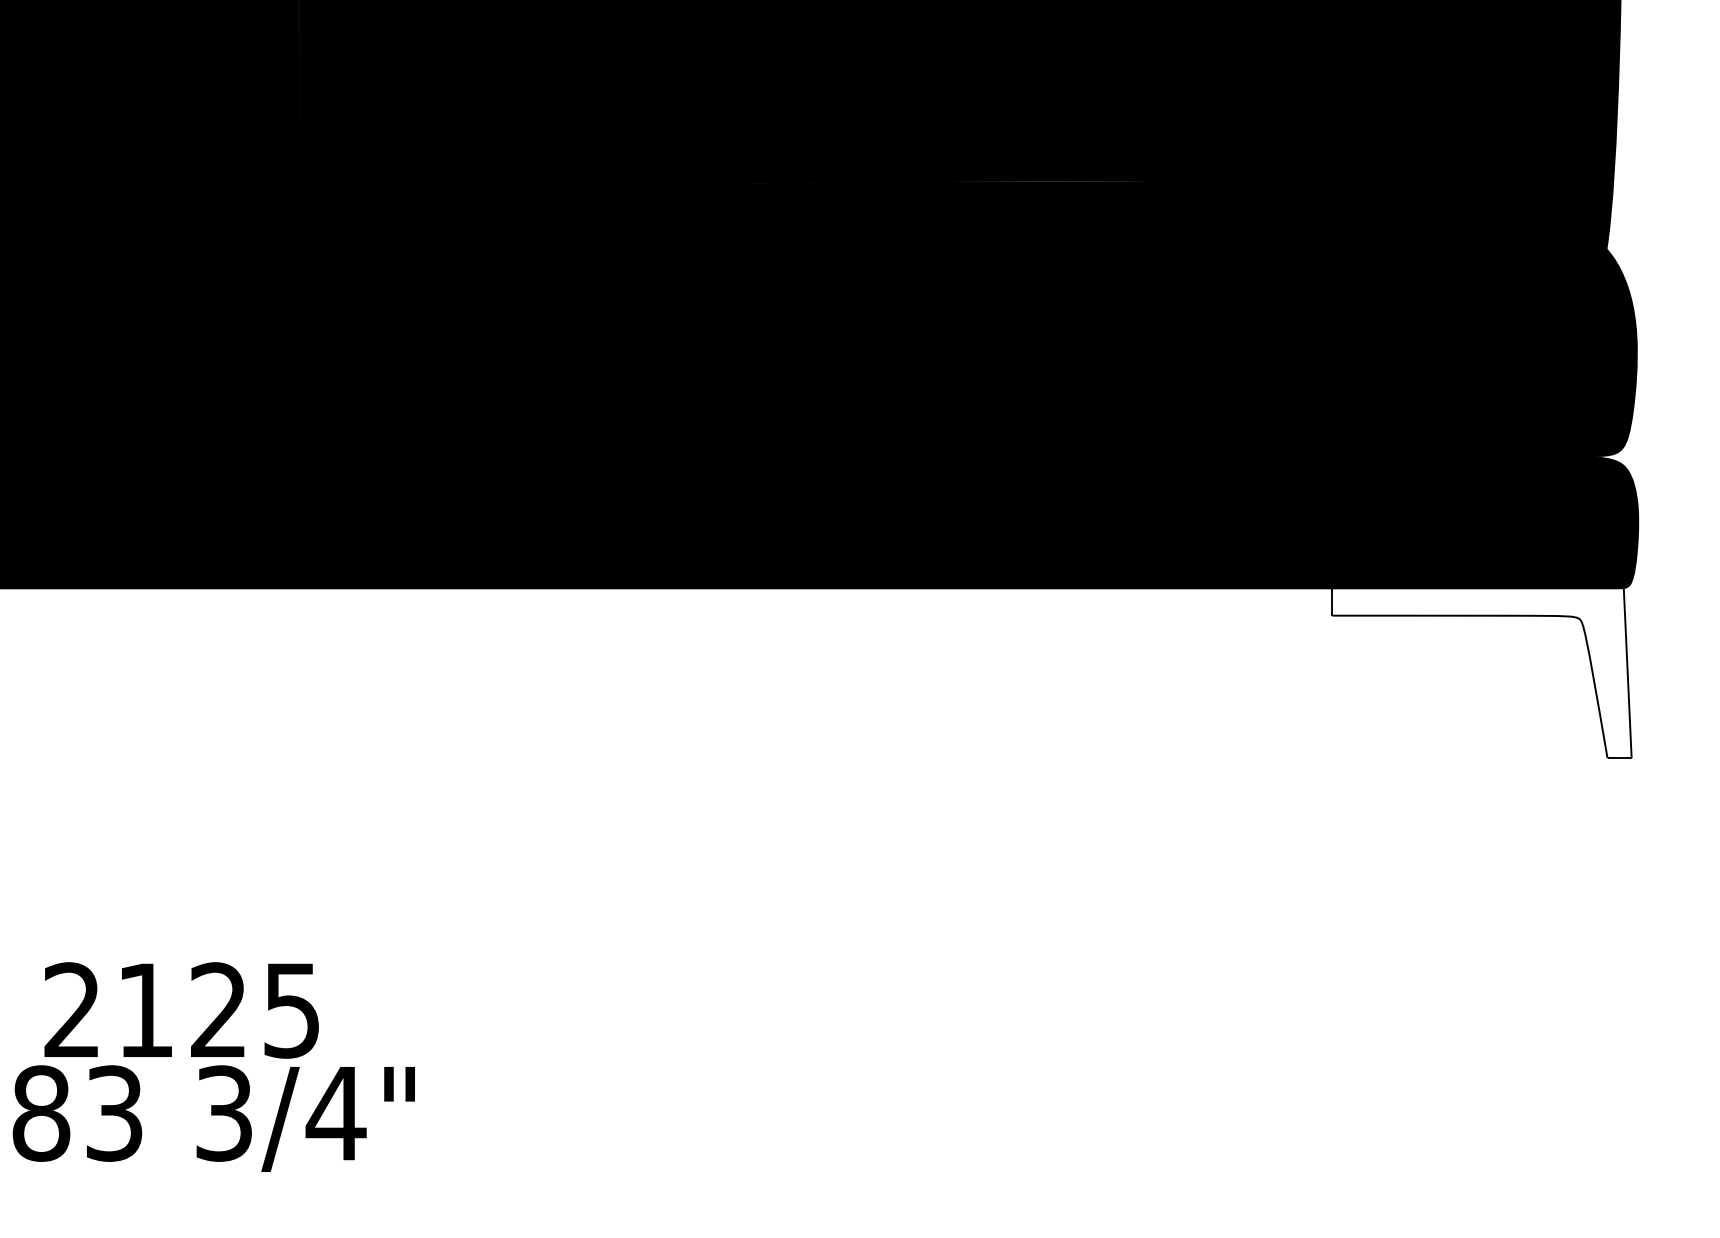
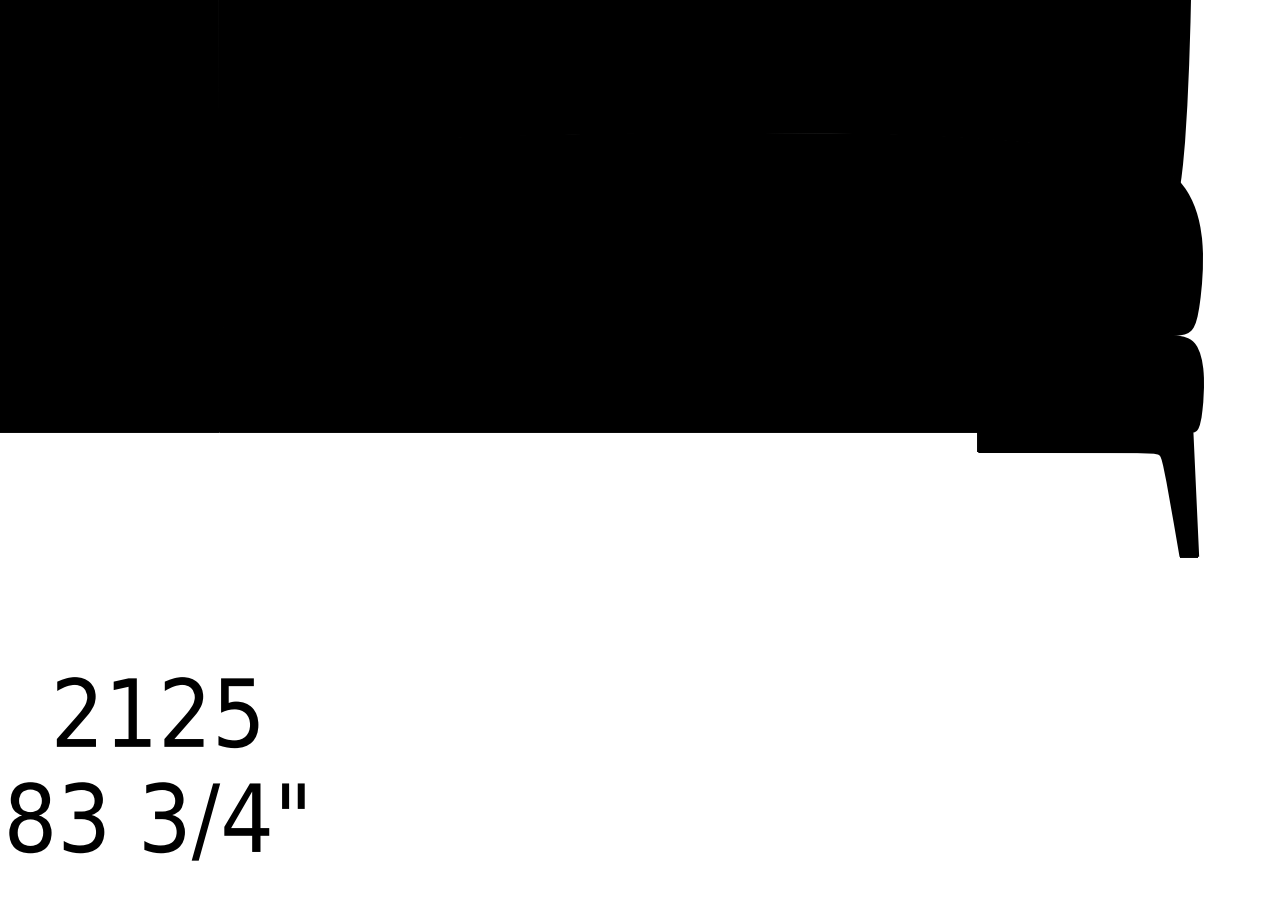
fill: (1481, 673) -> (1087, 494), added
text: (181, 1010) -> (157, 712), moved

